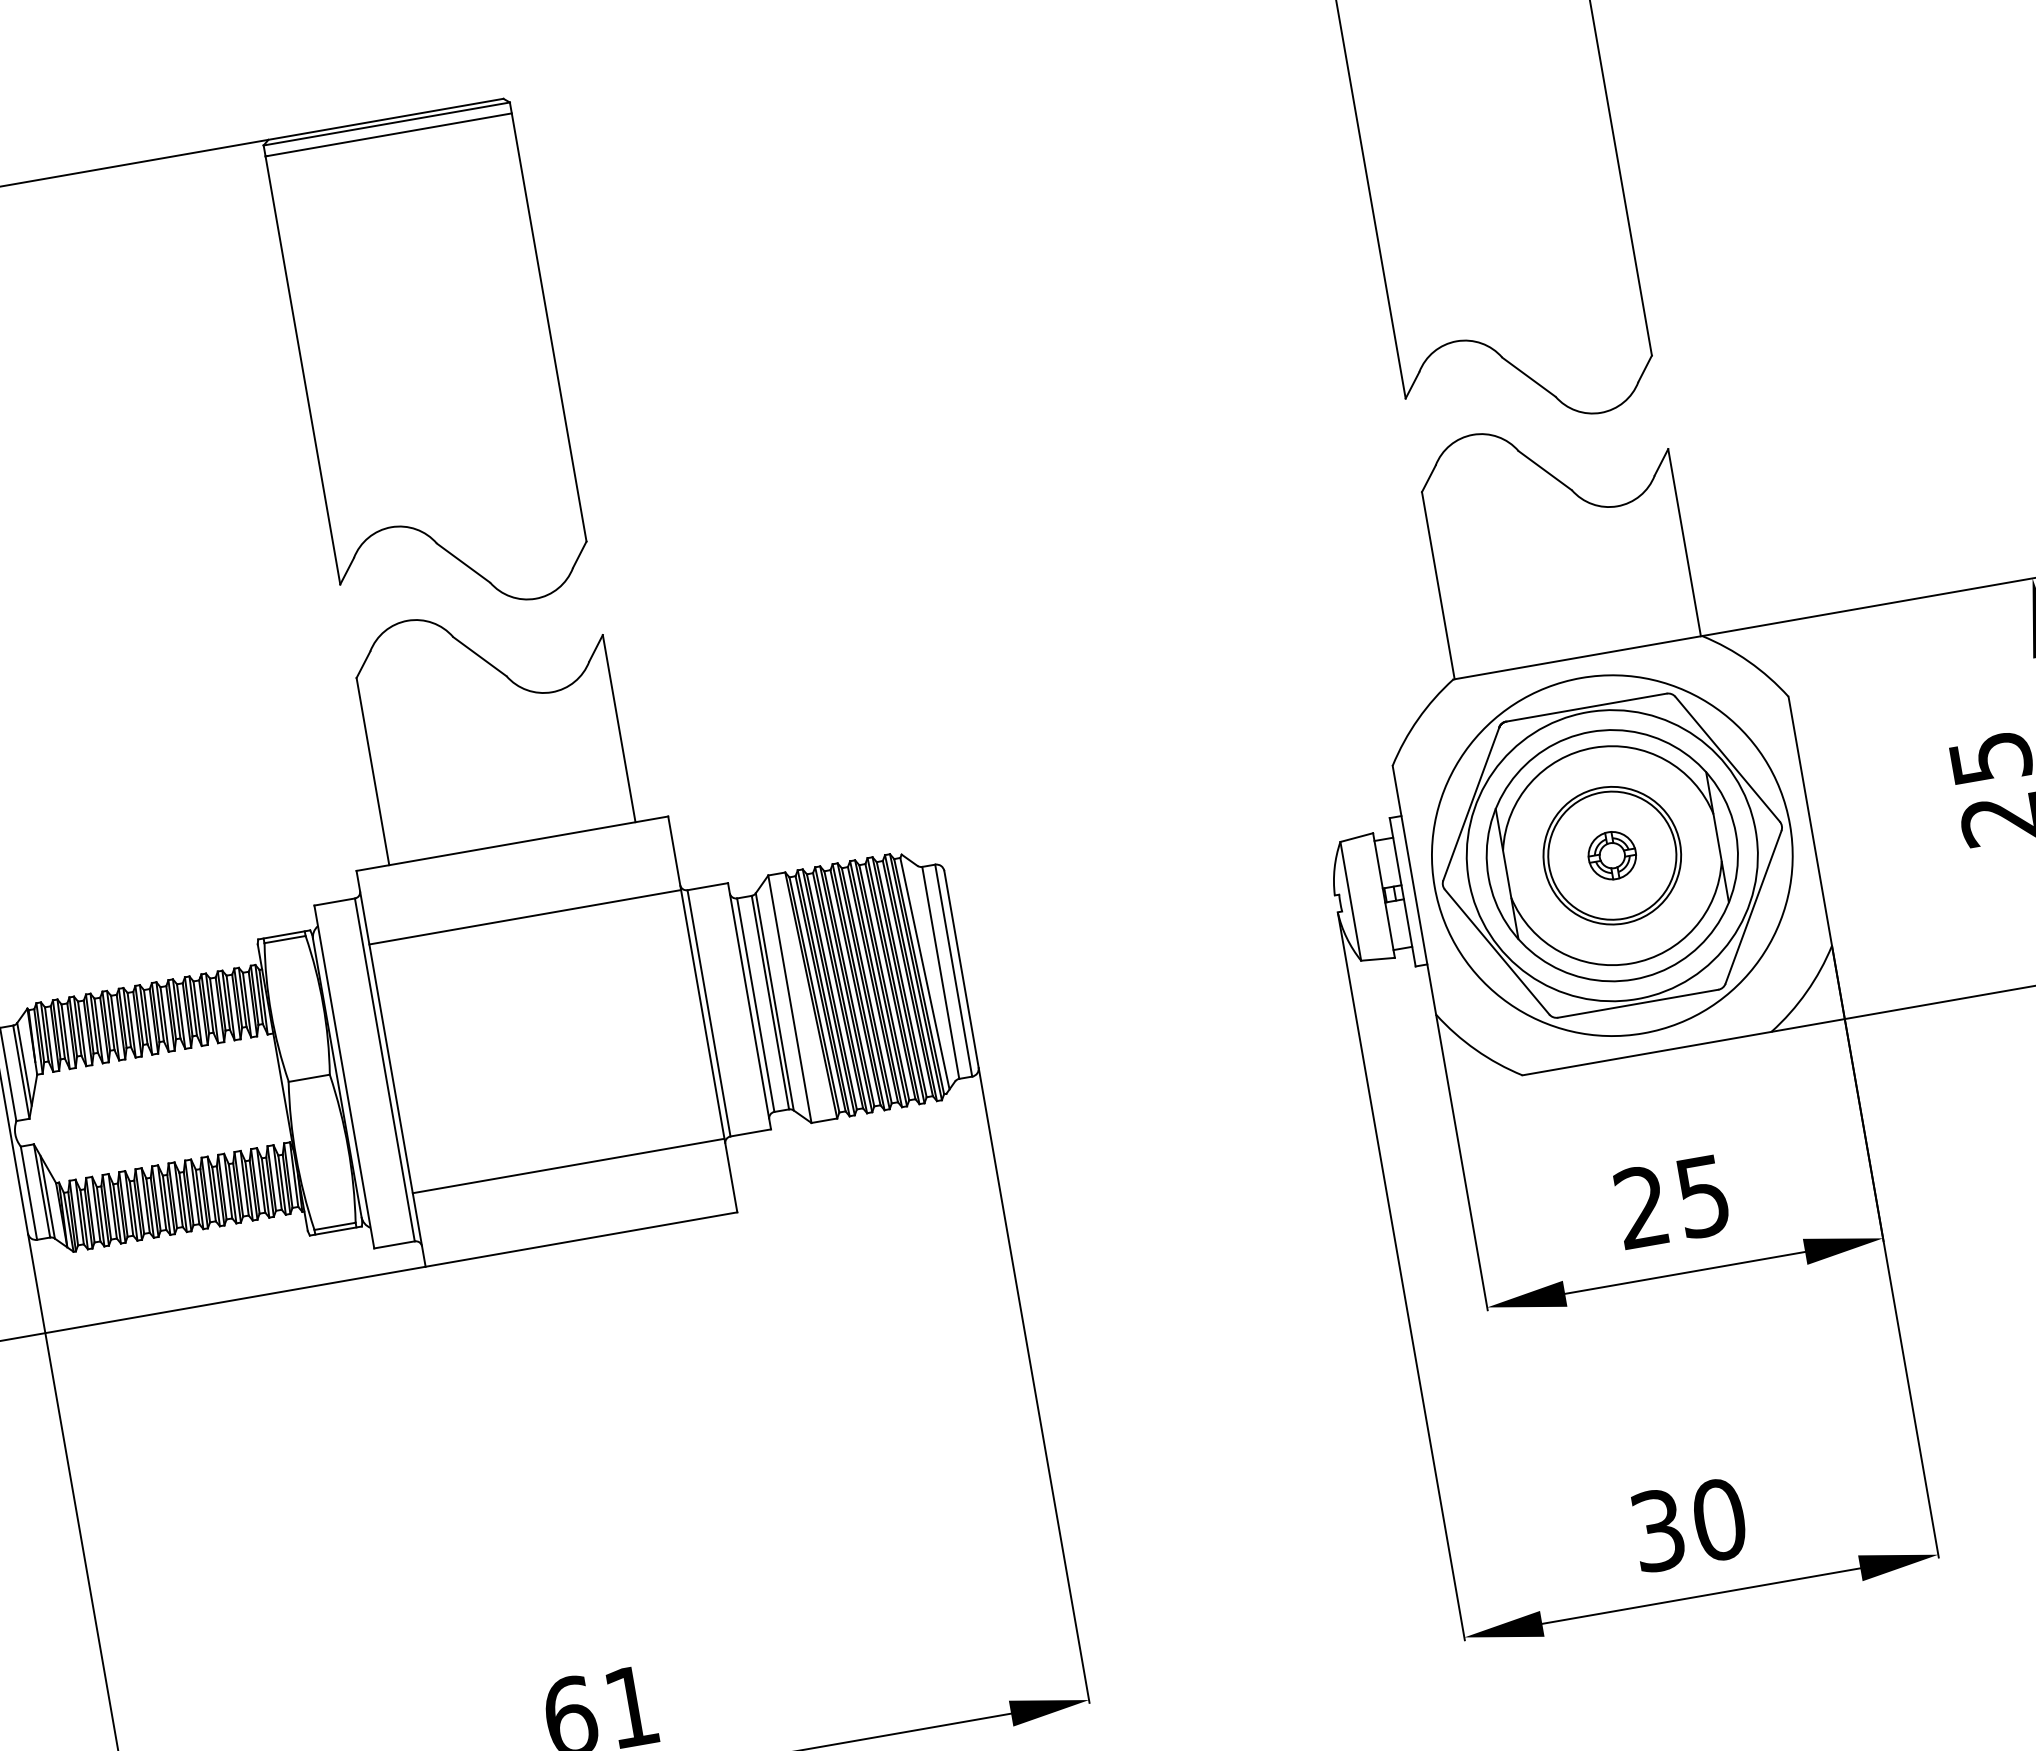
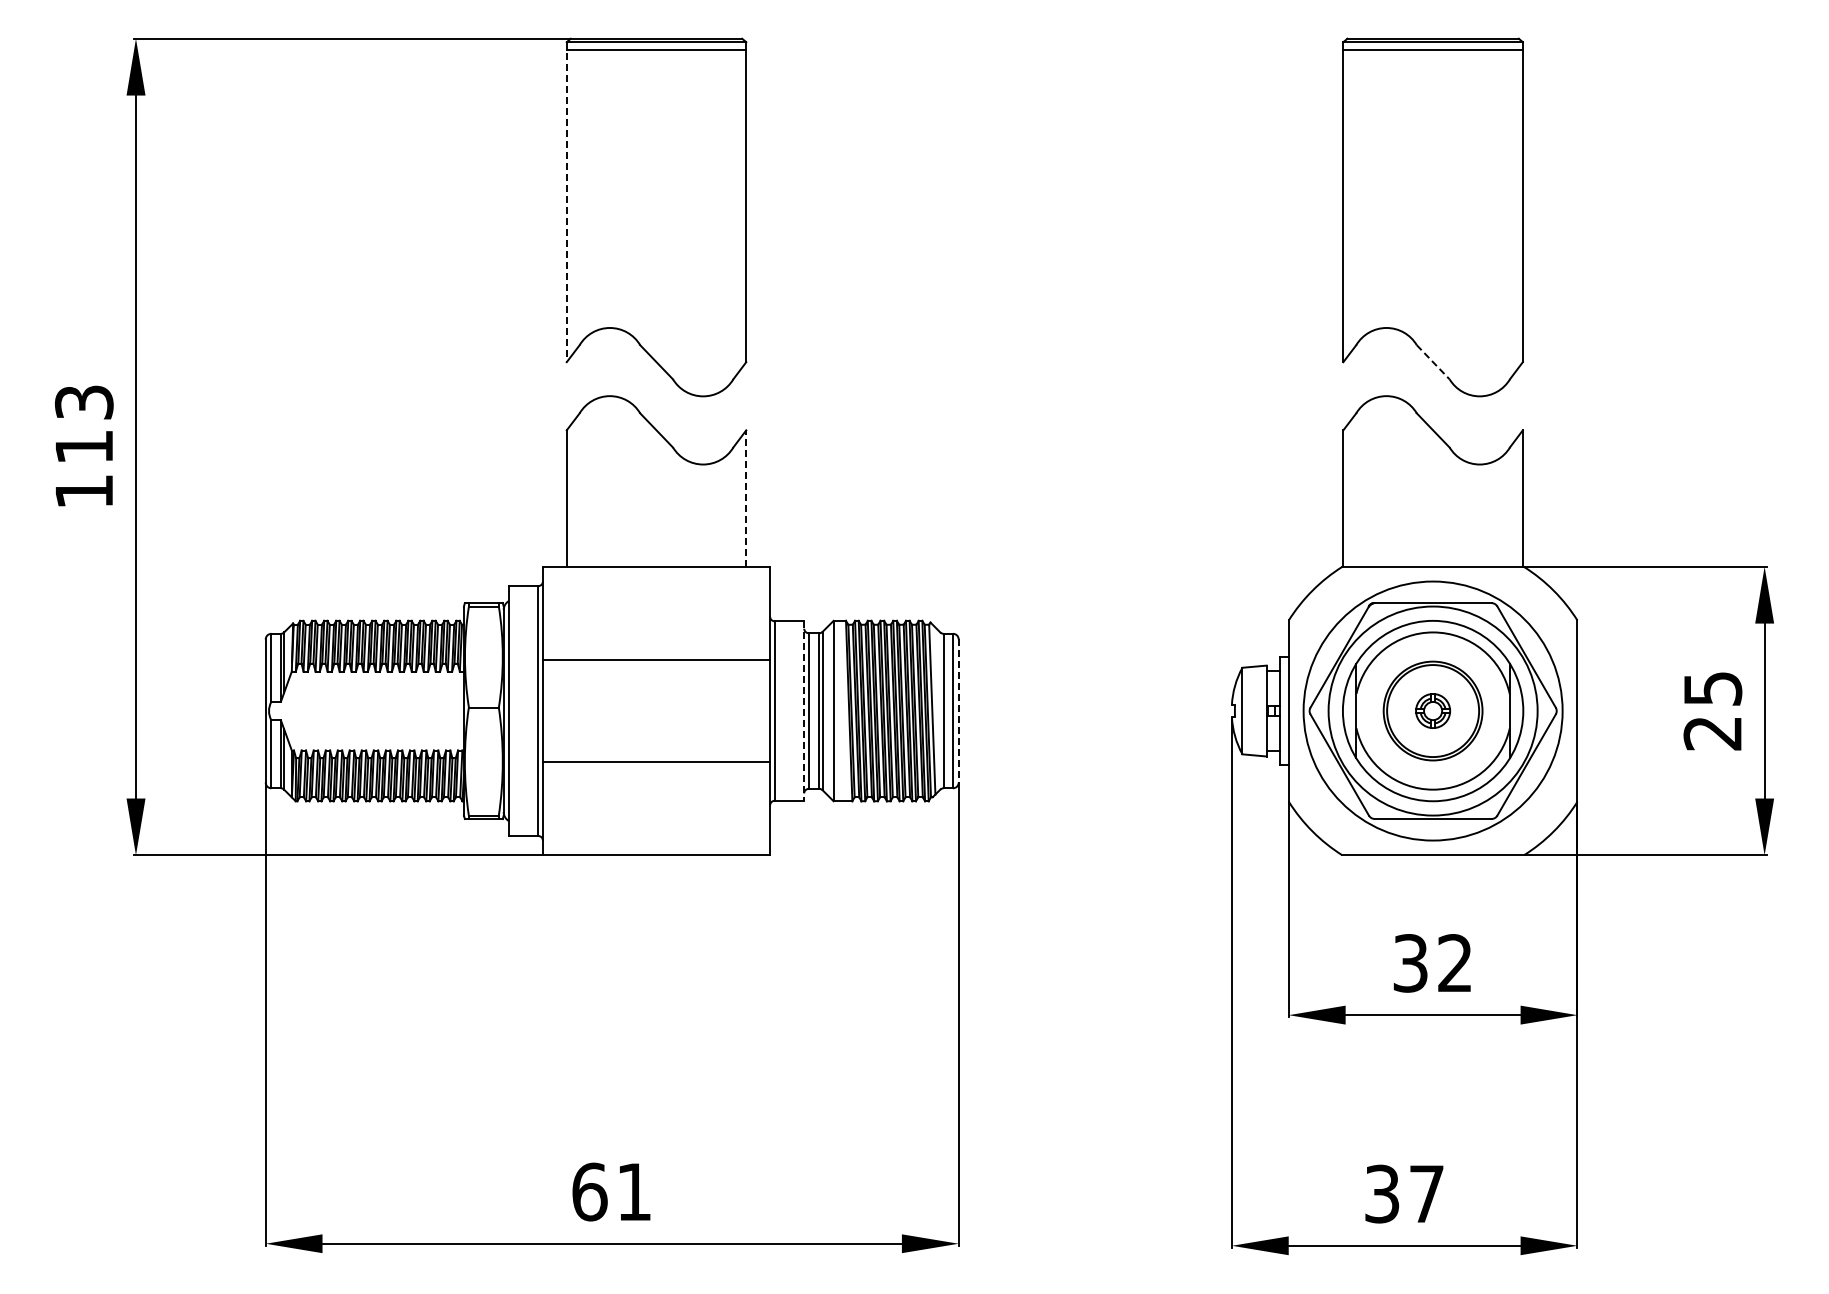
line: (301, 365) -> (566, 202), solid -> dashed
line: (1529, 377) -> (1433, 362), solid -> dashed
line: (619, 728) -> (746, 498), solid -> dashed
line: (525, 917) -> (656, 660), moved
line: (961, 969) -> (958, 711), solid -> dashed
line: (750, 1006) -> (804, 711), solid -> dashed
line: (568, 1165) -> (656, 761), moved
text: (1671, 1202) -> (1432, 963), 25 -> 32
text: (1718, 1519) -> (1426, 1193), 30 -> 37

